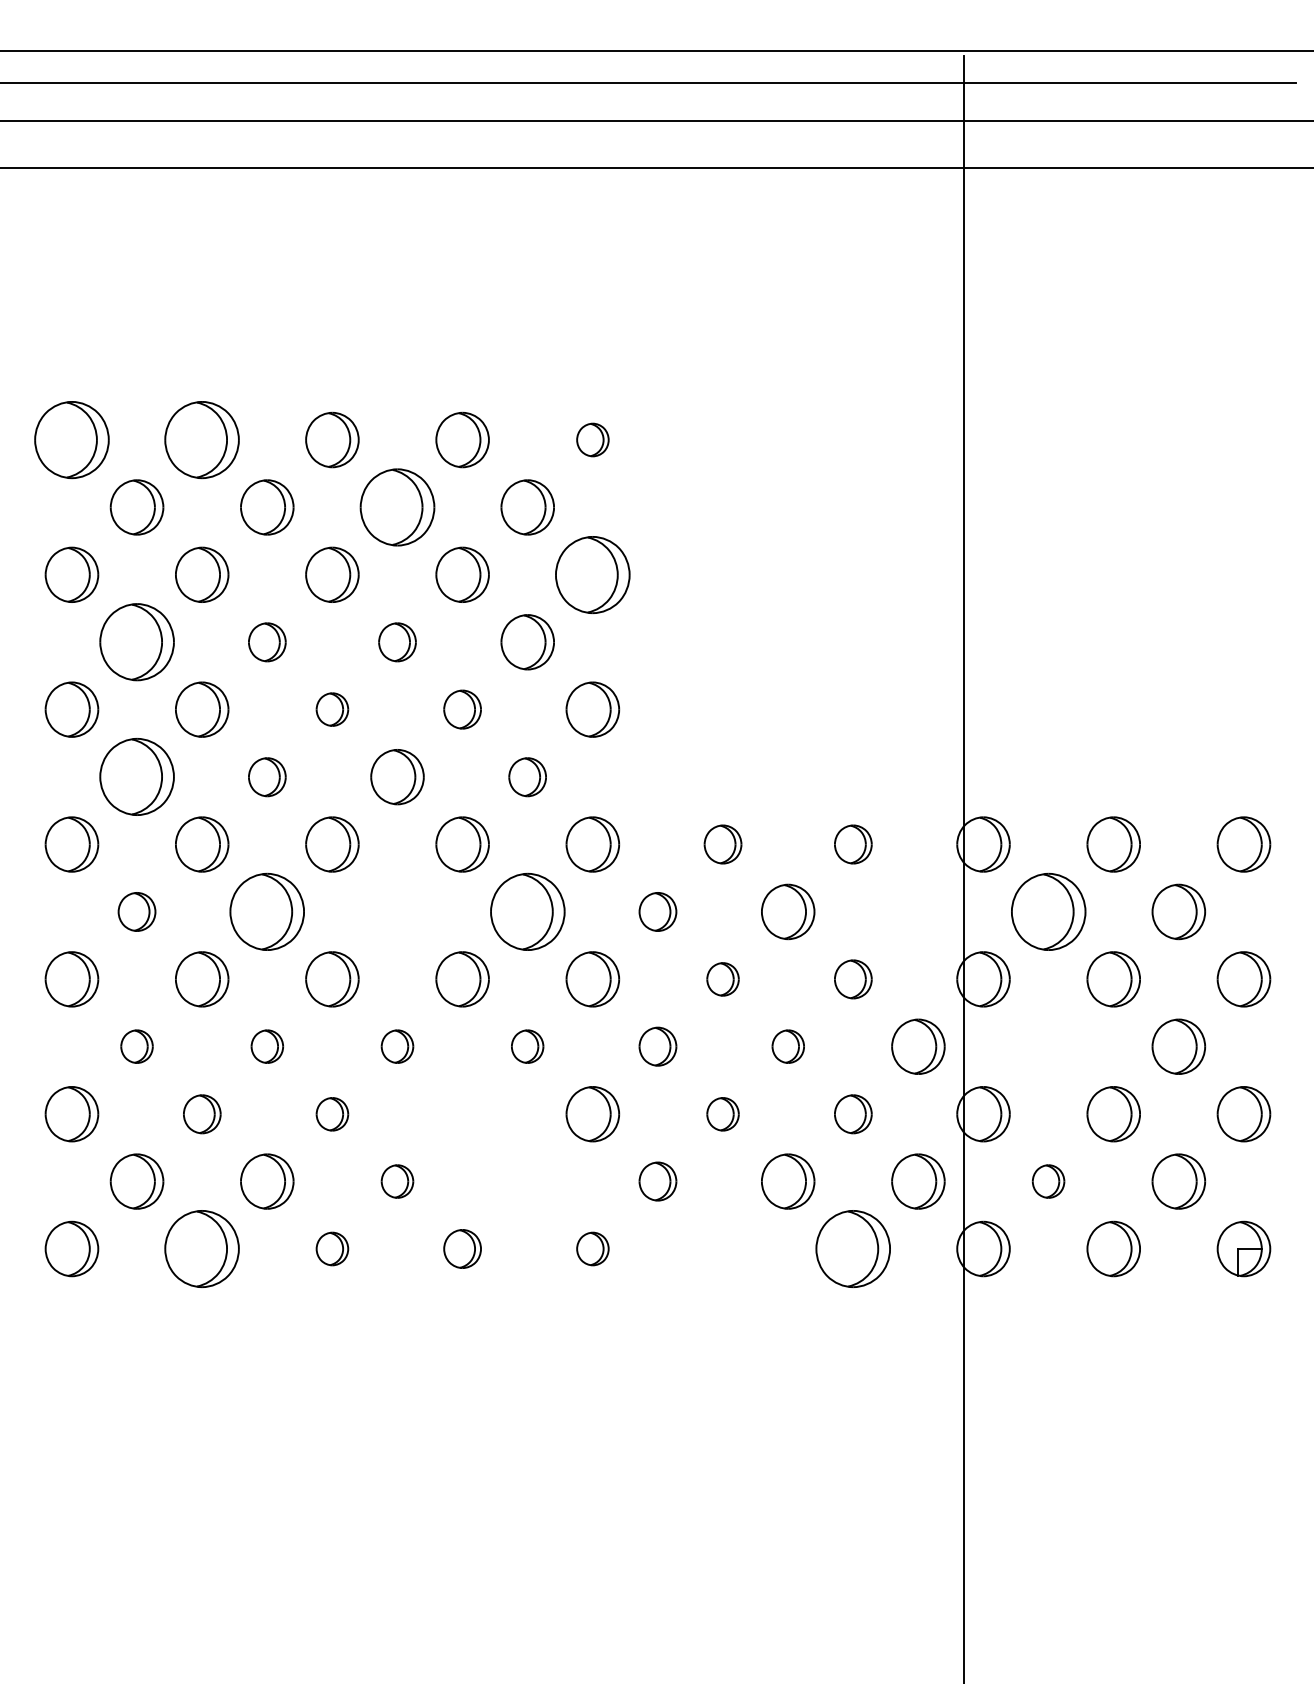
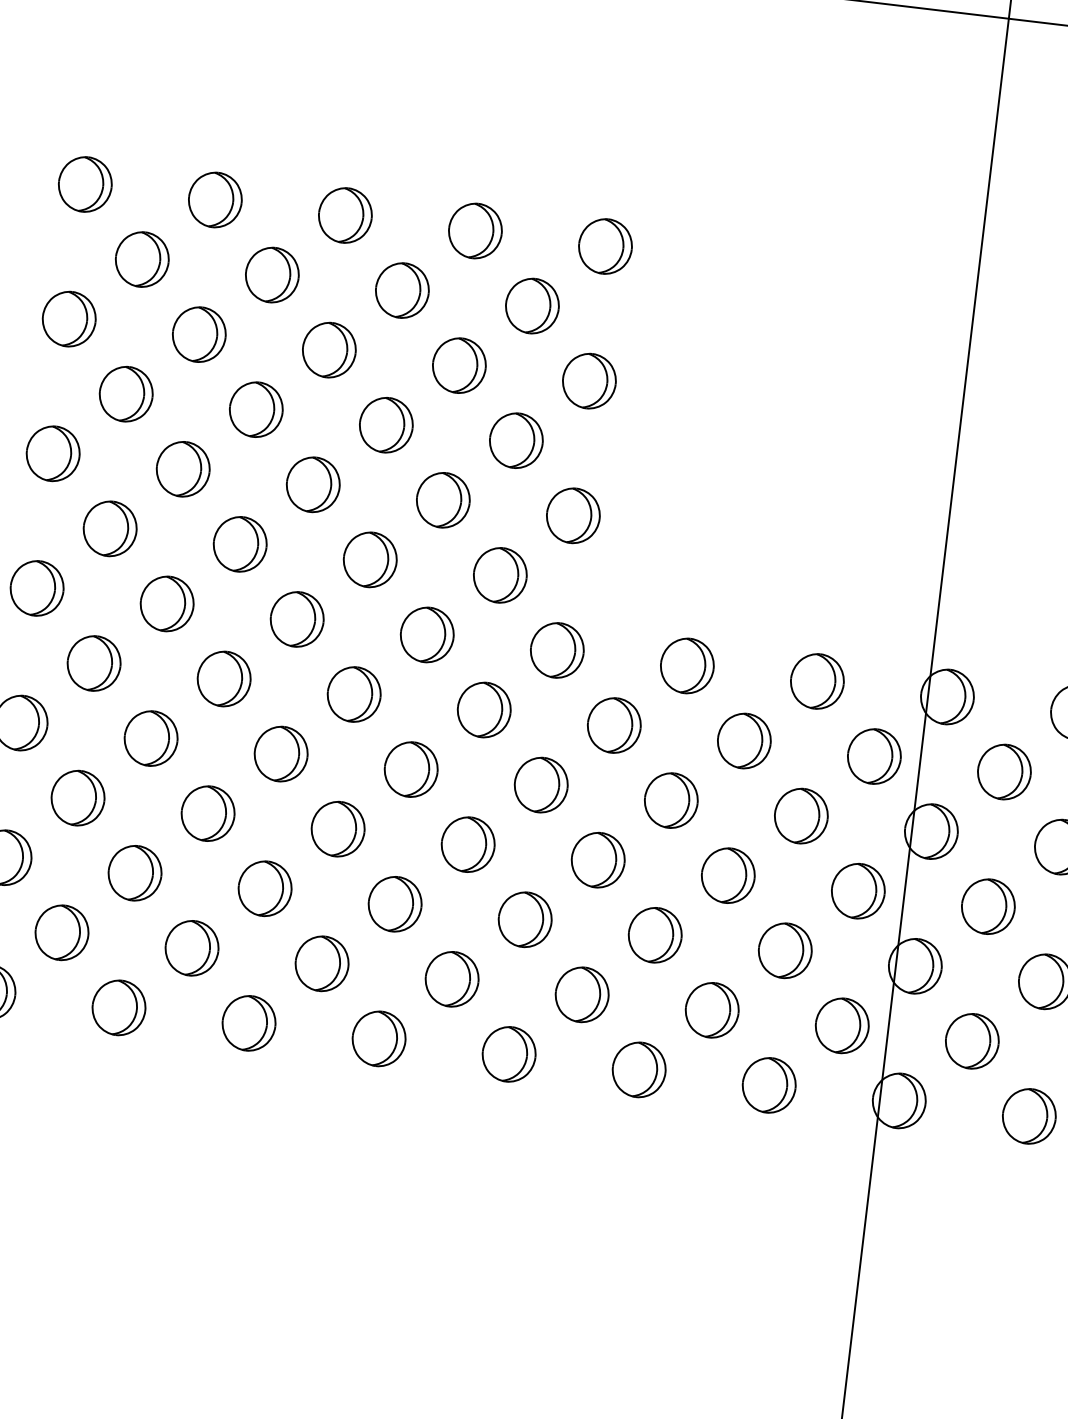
part: (71, 439) -> (84, 183), size x0.71
part: (202, 439) -> (215, 199), size x0.71
part: (592, 439) -> (605, 245), size x1.67
part: (397, 507) -> (402, 290), size x0.71
part: (592, 574) -> (589, 380), size x0.71
part: (136, 642) -> (125, 394), size x0.71
part: (267, 642) -> (256, 409), size x1.43
part: (397, 642) -> (386, 425), size x1.43
part: (332, 709) -> (313, 484), size x1.67
part: (462, 709) -> (443, 500), size x1.43
part: (136, 777) -> (109, 529), size x0.71
part: (267, 777) -> (240, 544), size x1.43
part: (527, 777) -> (500, 575), size x1.43
part: (722, 844) -> (686, 665), size x1.43
part: (853, 844) -> (817, 681), size x1.43
part: (136, 911) -> (93, 663), size x1.43
part: (267, 911) -> (224, 678), size x0.71
part: (397, 911) -> (354, 694), added
part: (527, 911) -> (484, 709), size x0.71
part: (657, 911) -> (613, 725), size x1.43
part: (918, 911) -> (874, 756), added
part: (1048, 911) -> (1004, 771), size x0.71
part: (722, 979) -> (670, 800), size x1.67
part: (853, 979) -> (801, 816), size x1.43
part: (136, 1046) -> (77, 797), size x1.67
part: (267, 1046) -> (208, 813), size x1.67
part: (397, 1046) -> (338, 828), size x1.67
part: (527, 1046) -> (468, 844), size x1.67
part: (657, 1046) -> (597, 859), size x1.43
part: (788, 1046) -> (728, 875), size x1.67
part: (1048, 1046) -> (988, 906), added
part: (202, 1114) -> (135, 873), size x1.43
part: (332, 1114) -> (265, 889), size x1.67
part: (462, 1114) -> (394, 904), added
part: (722, 1114) -> (654, 935), size x1.67
part: (853, 1114) -> (785, 951), size x1.43
part: (397, 1181) -> (322, 963), size x1.67
part: (527, 1181) -> (451, 979), added
part: (657, 1181) -> (581, 994), size x1.43
part: (1048, 1181) -> (972, 1041), size x1.67
part: (202, 1248) -> (119, 1007), size x0.71
part: (332, 1248) -> (249, 1022), size x1.67
part: (462, 1248) -> (379, 1038), size x1.43
part: (592, 1248) -> (508, 1053), size x1.67
part: (722, 1248) -> (638, 1069), added
part: (853, 1248) -> (769, 1084), size x0.71

